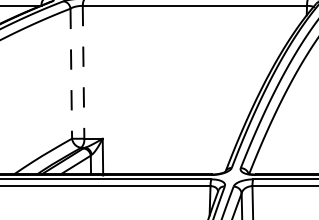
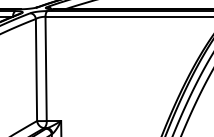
line: (83, 72) -> (46, 69), dashed -> solid
line: (71, 73) -> (36, 69), dashed -> solid

